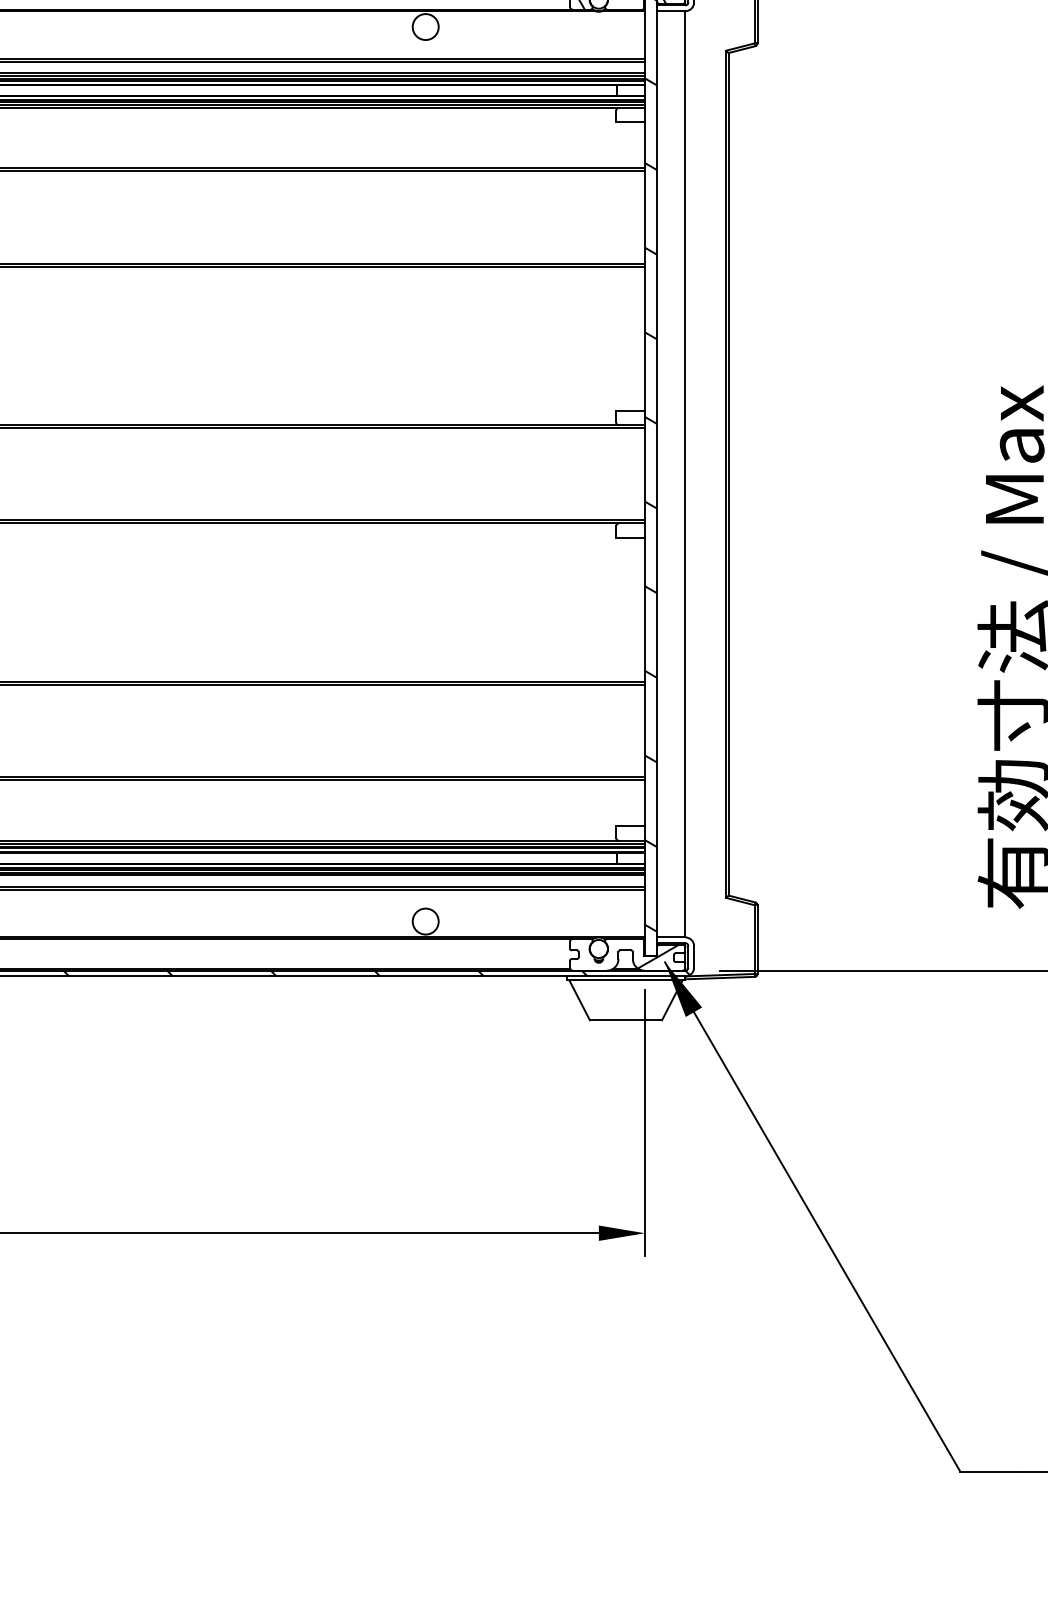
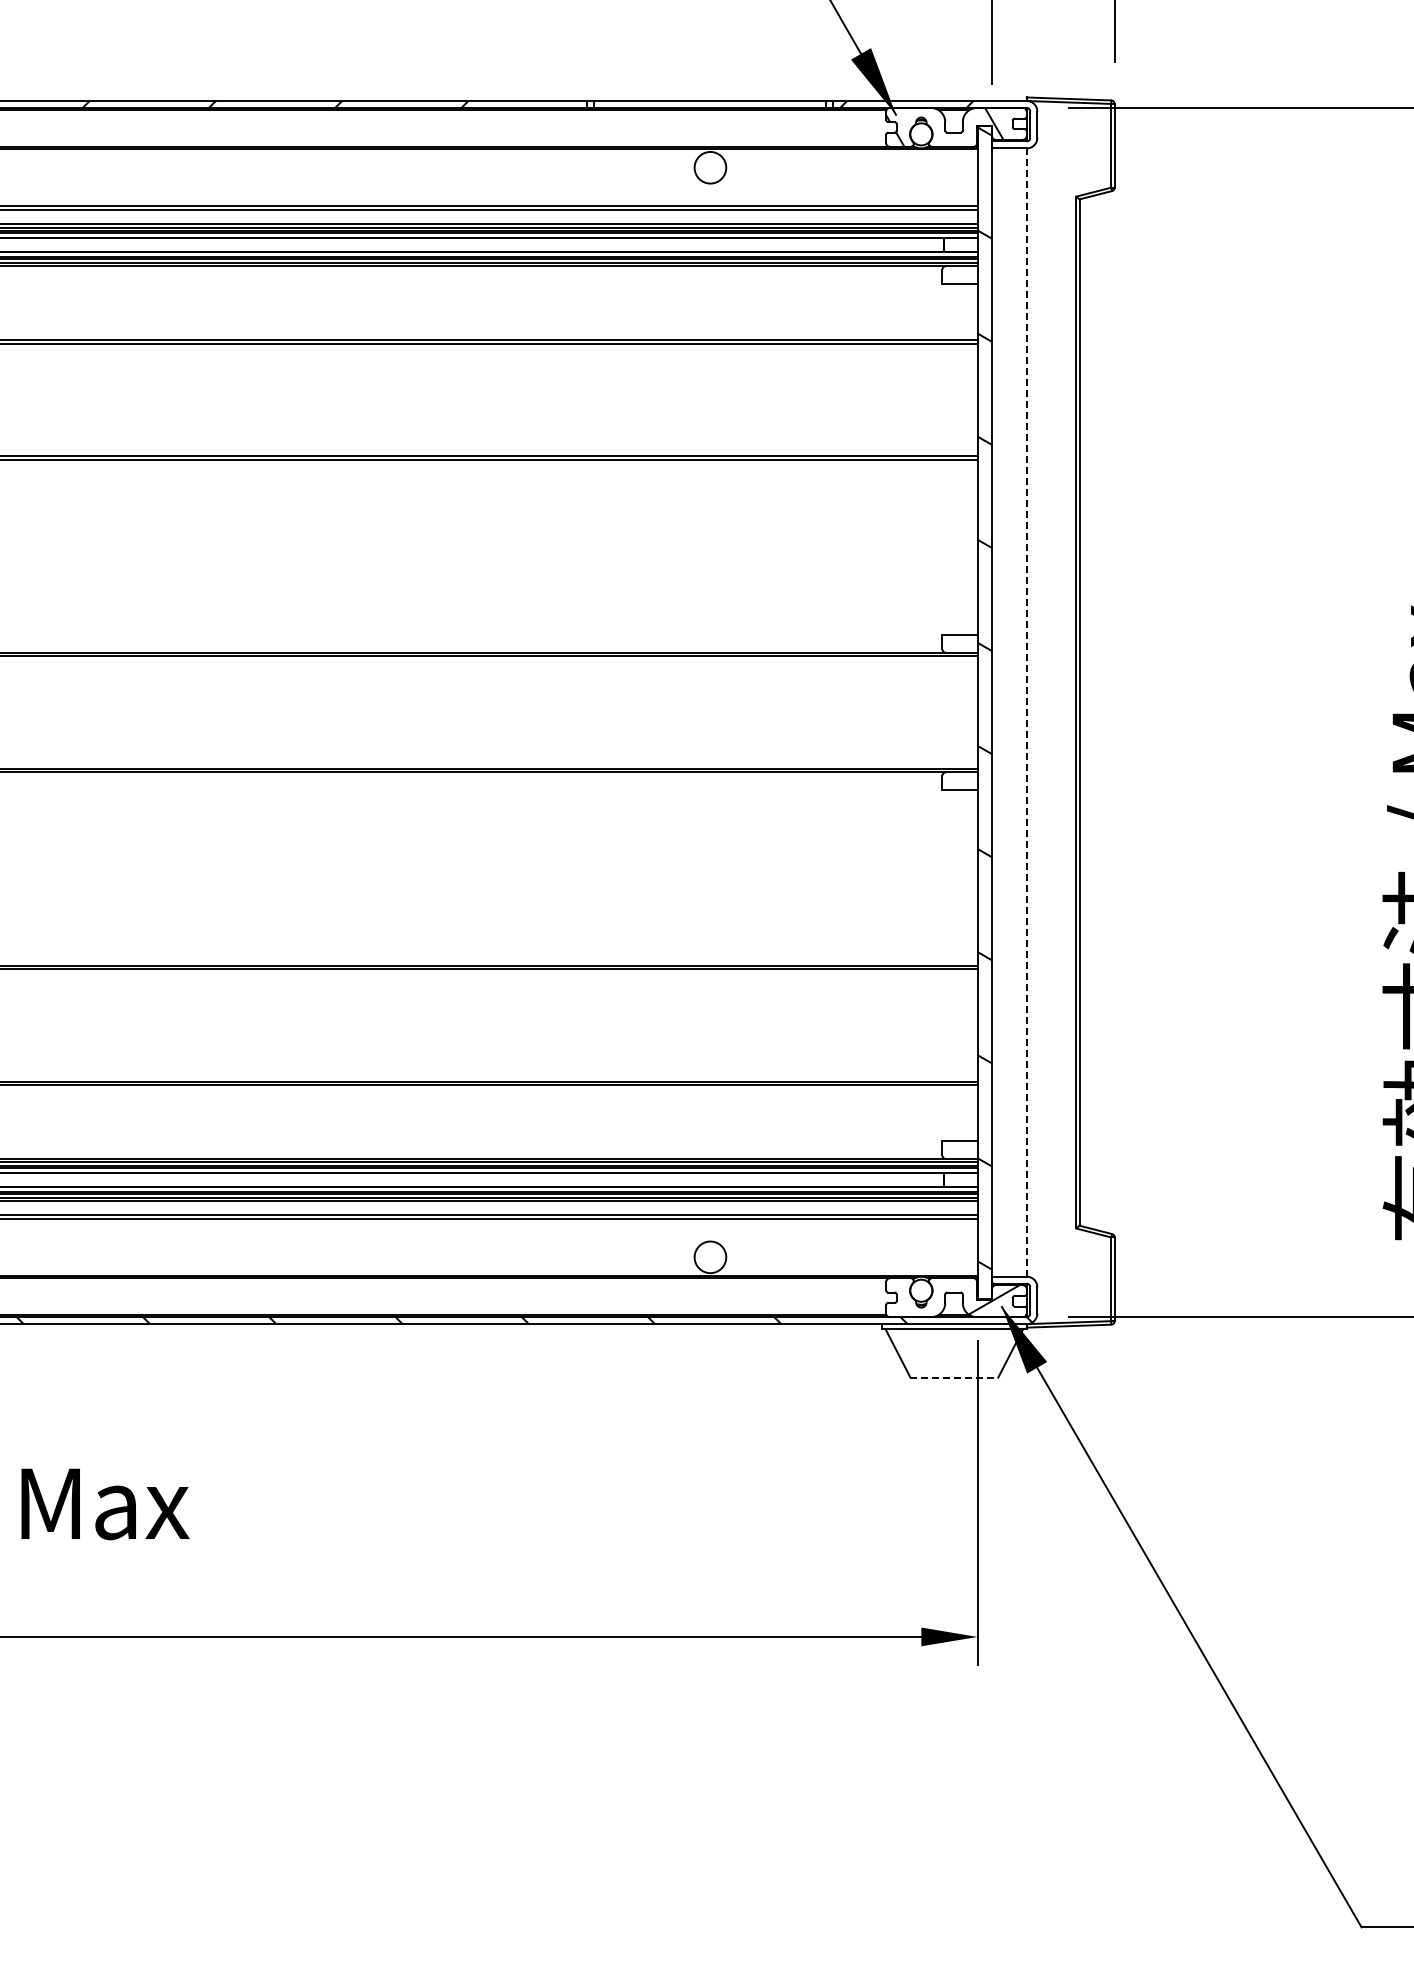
line: (685, 474) -> (1026, 712), solid -> dashed
line: (626, 1020) -> (954, 1377), solid -> dashed

